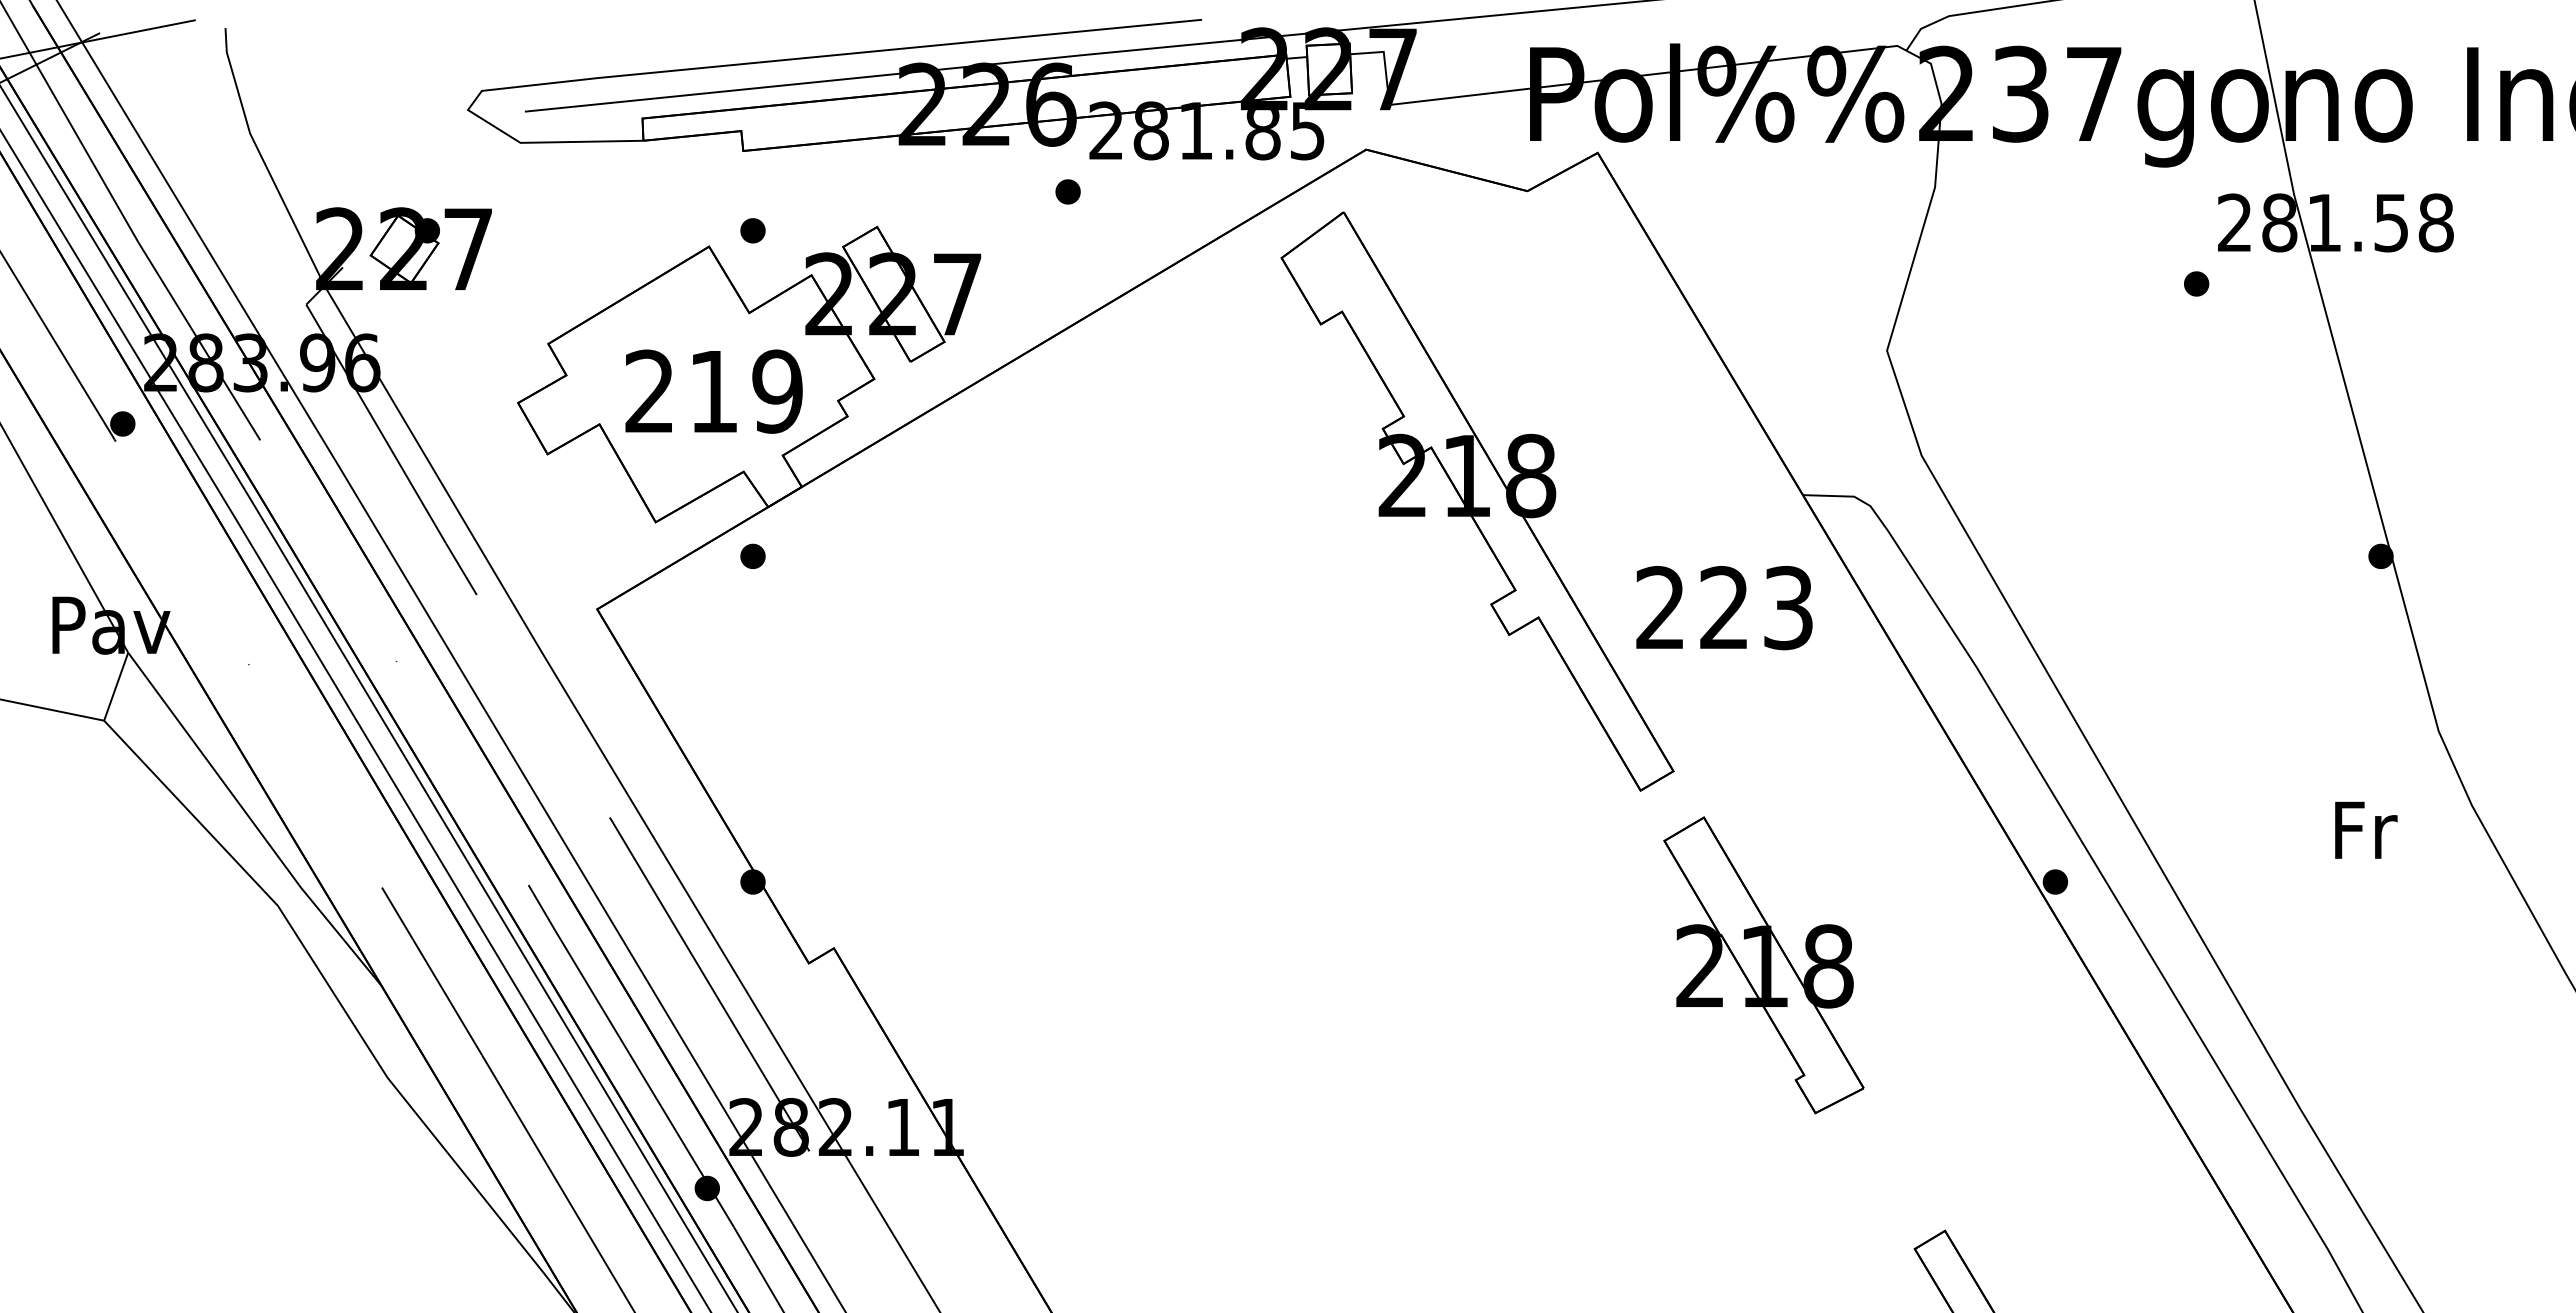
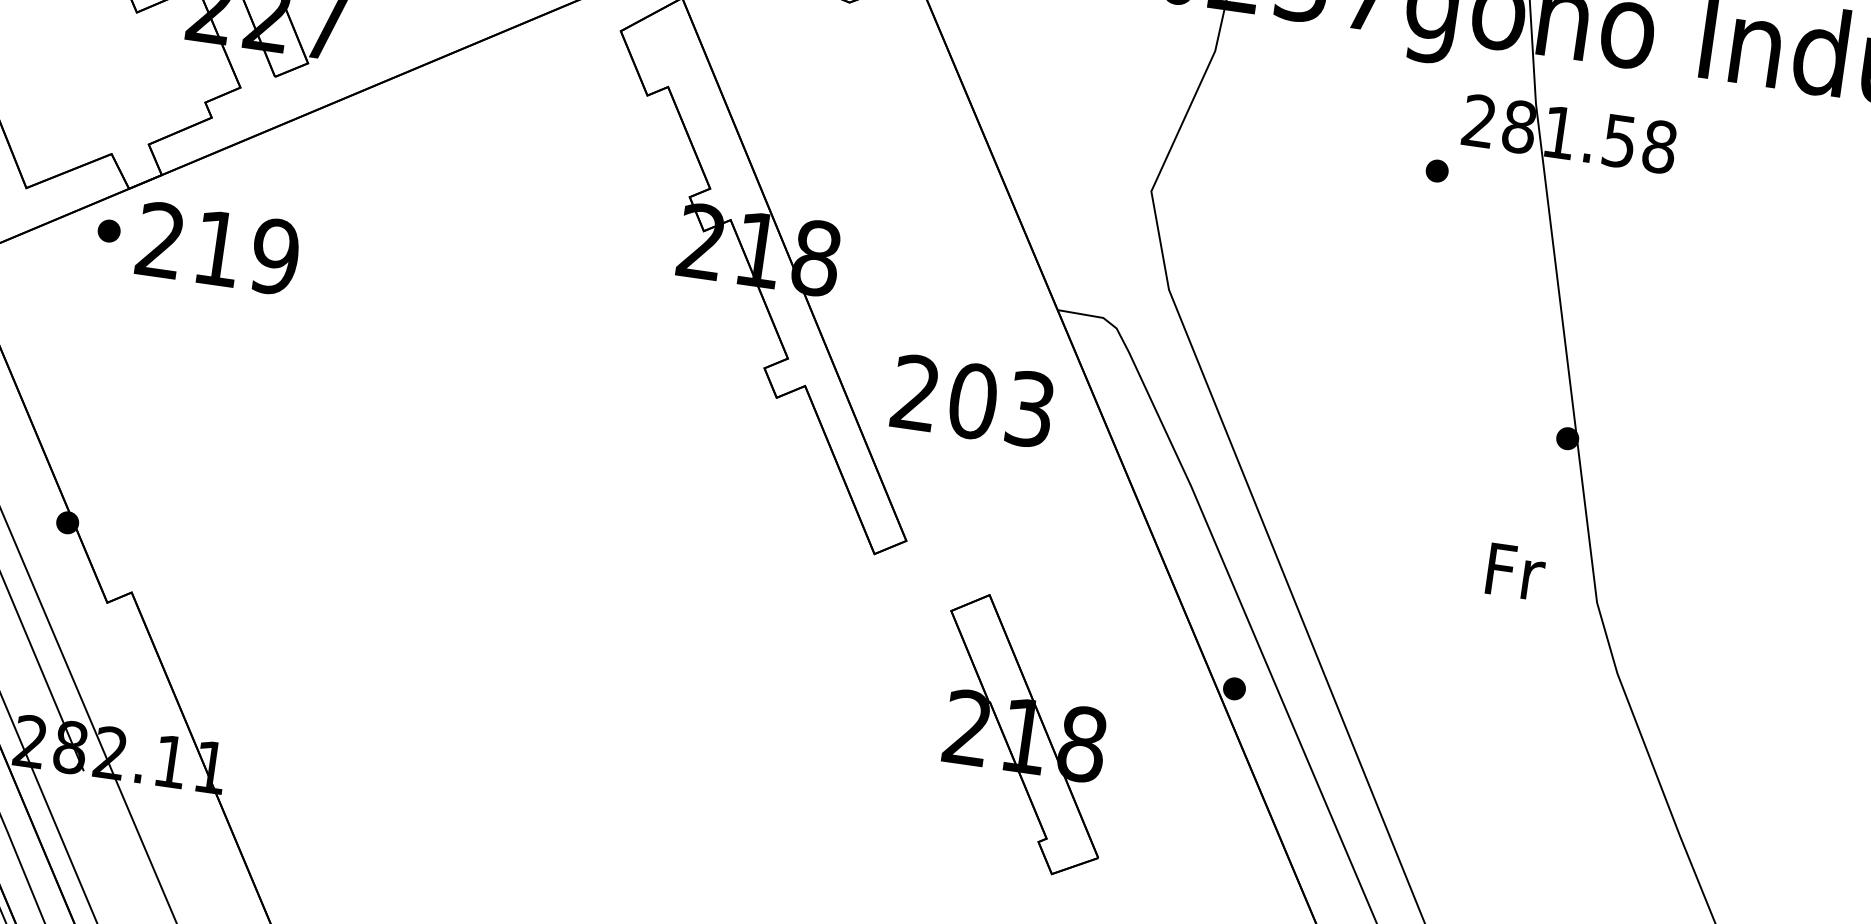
text: (713, 391) -> (217, 248), moved
text: (1724, 607) -> (973, 400), 223 -> 203
text: (2366, 829) -> (1516, 571), moved
part: (1763, 965) -> (1024, 735), moved

